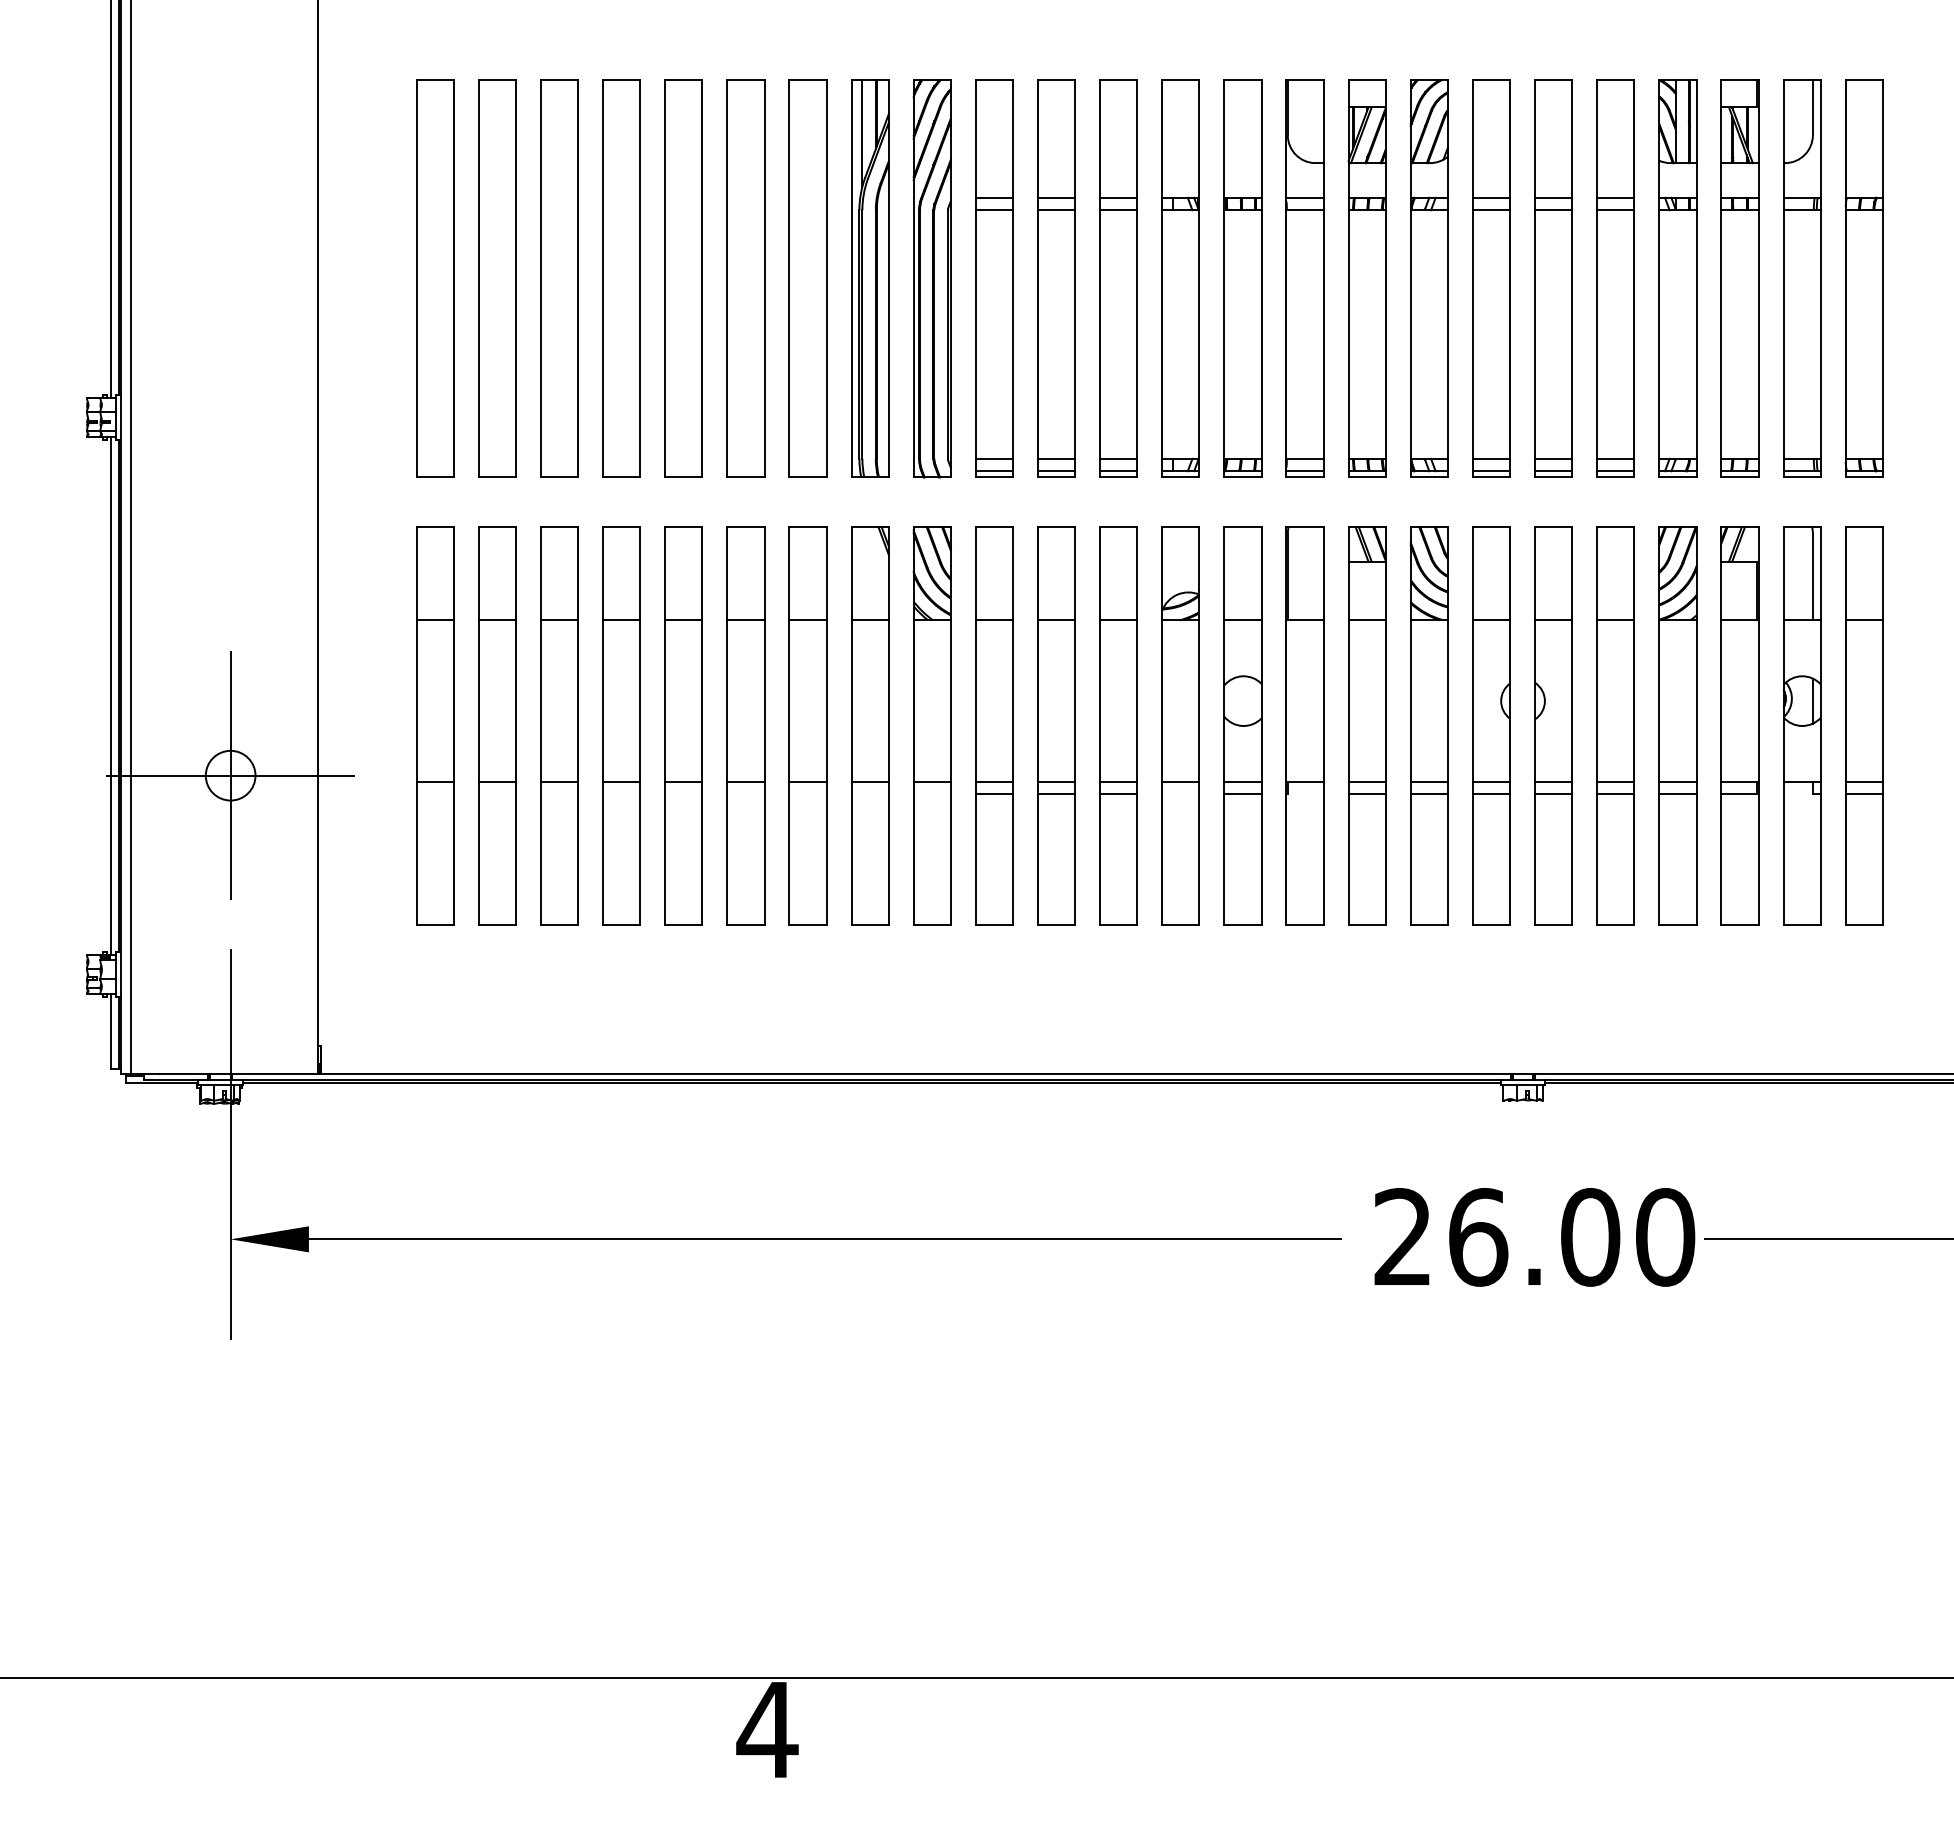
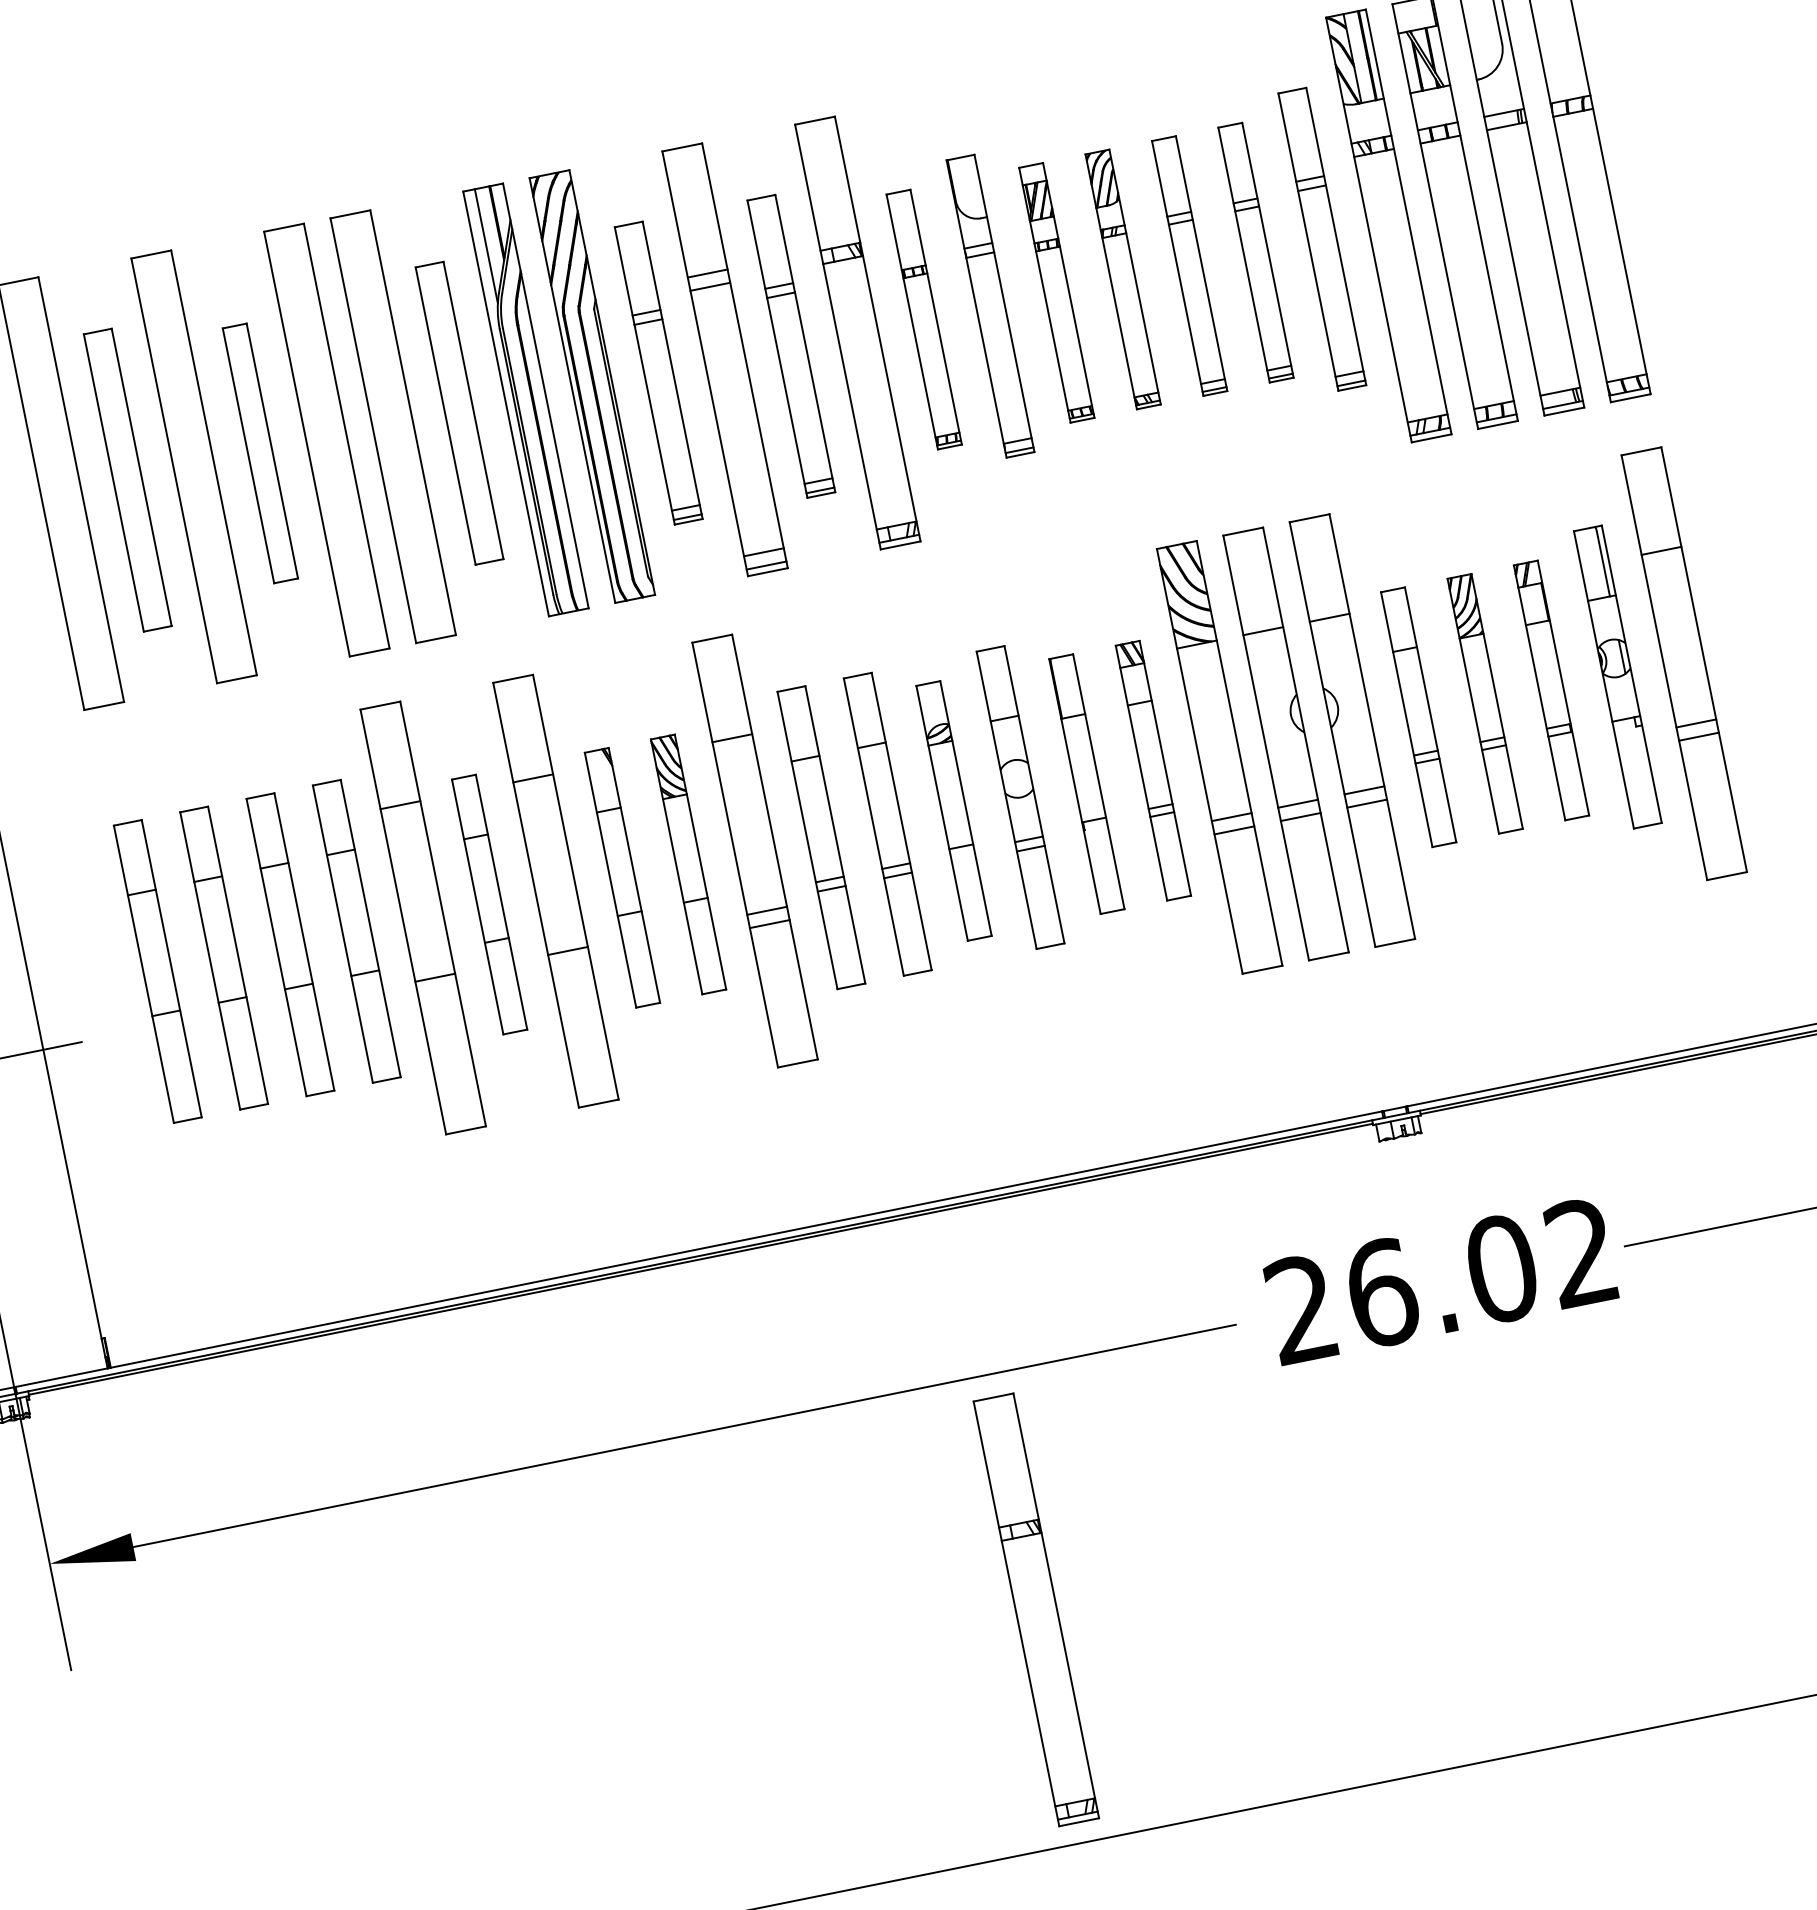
part: (497, 278) -> (127, 480), size x0.7
part: (621, 278) -> (260, 453), size x0.6
part: (807, 278) -> (459, 413), size x0.7
part: (994, 278) -> (658, 373), size x0.7
part: (1118, 278) -> (791, 346), size x0.7
part: (1242, 278) -> (923, 319), size x0.6
part: (1304, 278) -> (989, 306), size x0.7
part: (1366, 278) -> (1056, 292), size x0.6
part: (1428, 278) -> (1122, 279), size x0.6
part: (1491, 278) -> (1189, 265), size x0.6
part: (1553, 278) -> (1255, 252), size x0.6
part: (1615, 278) -> (1322, 239), size x0.7
part: (435, 725) -> (157, 970), size x0.7
part: (497, 725) -> (224, 957), size x0.7
part: (559, 725) -> (290, 944), size x0.7
part: (621, 725) -> (356, 930), size x0.7
part: (745, 725) -> (489, 904), size x0.6
part: (870, 725) -> (622, 877), size x0.6
part: (931, 725) -> (687, 864), size x0.6
part: (1056, 725) -> (821, 837), size x0.7
part: (1118, 725) -> (887, 823), size x0.7
part: (1180, 725) -> (953, 810), size x0.6
part: (1242, 725) -> (1019, 797), size x0.7
part: (1304, 725) -> (1086, 783), size x0.6
part: (1367, 725) -> (1153, 770), size x0.6
part: (1615, 725) -> (1418, 716), size x0.6
part: (1677, 725) -> (1484, 703), size x0.6
part: (1739, 725) -> (1550, 690), size x0.6
part: (1801, 725) -> (1617, 676), size x0.7
text: (1665, 1237) -> (1582, 1252), 26.00 -> 26.02
part: (1109, 1459) -> (1035, 1609), added

